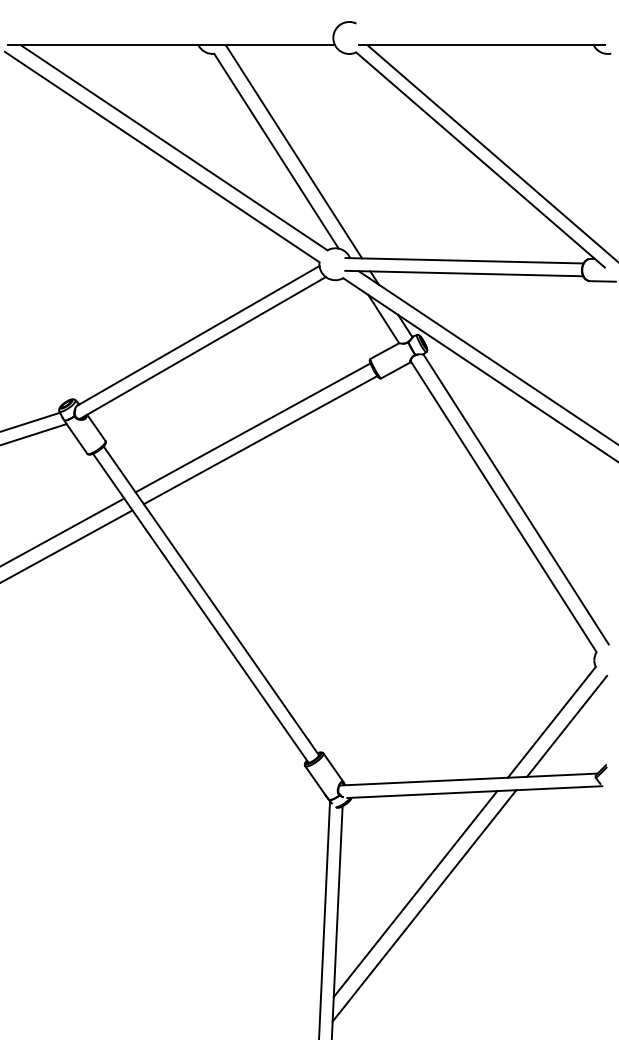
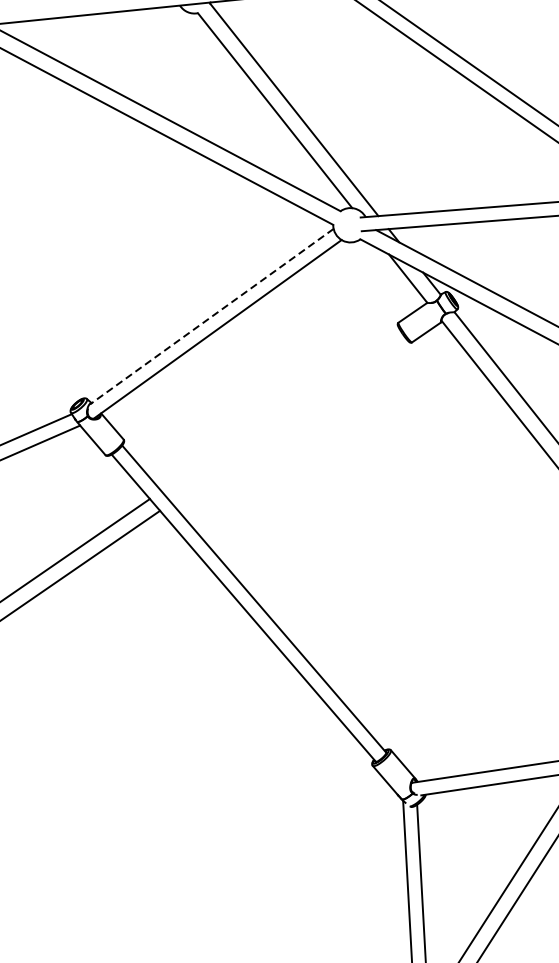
line: (198, 335) -> (211, 316), solid -> dashed
line: (252, 427) -> (279, 409), removed
line: (260, 440) -> (289, 422), removed

